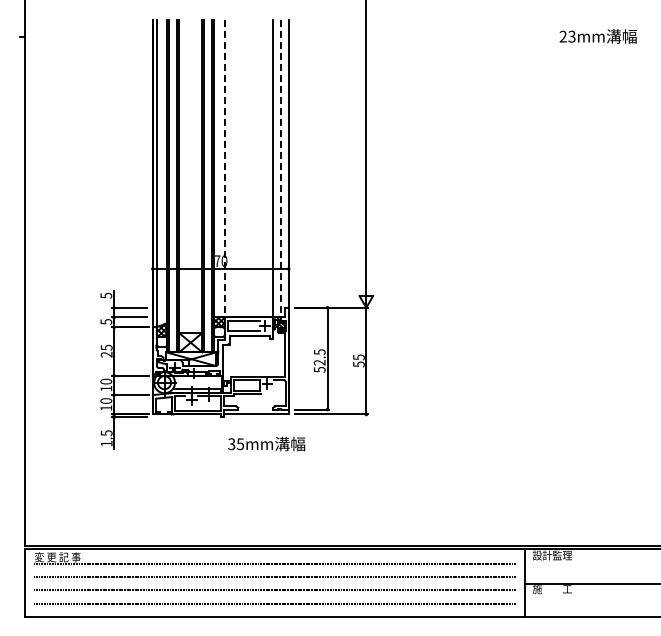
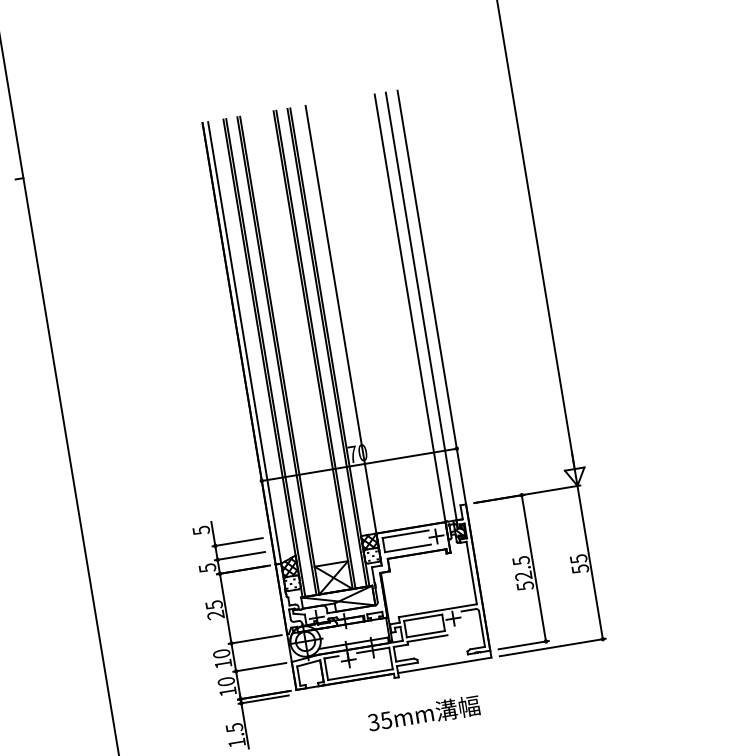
line: (280, 168) -> (421, 306), dashed -> solid
line: (224, 179) -> (343, 335), dashed -> solid
text: (266, 443) -> (423, 713), moved

